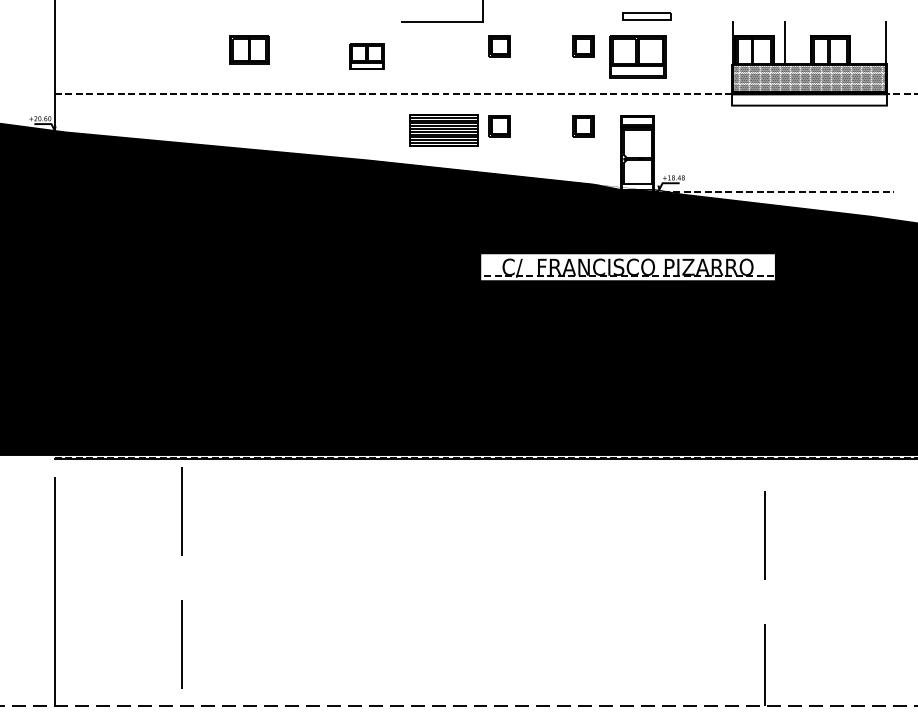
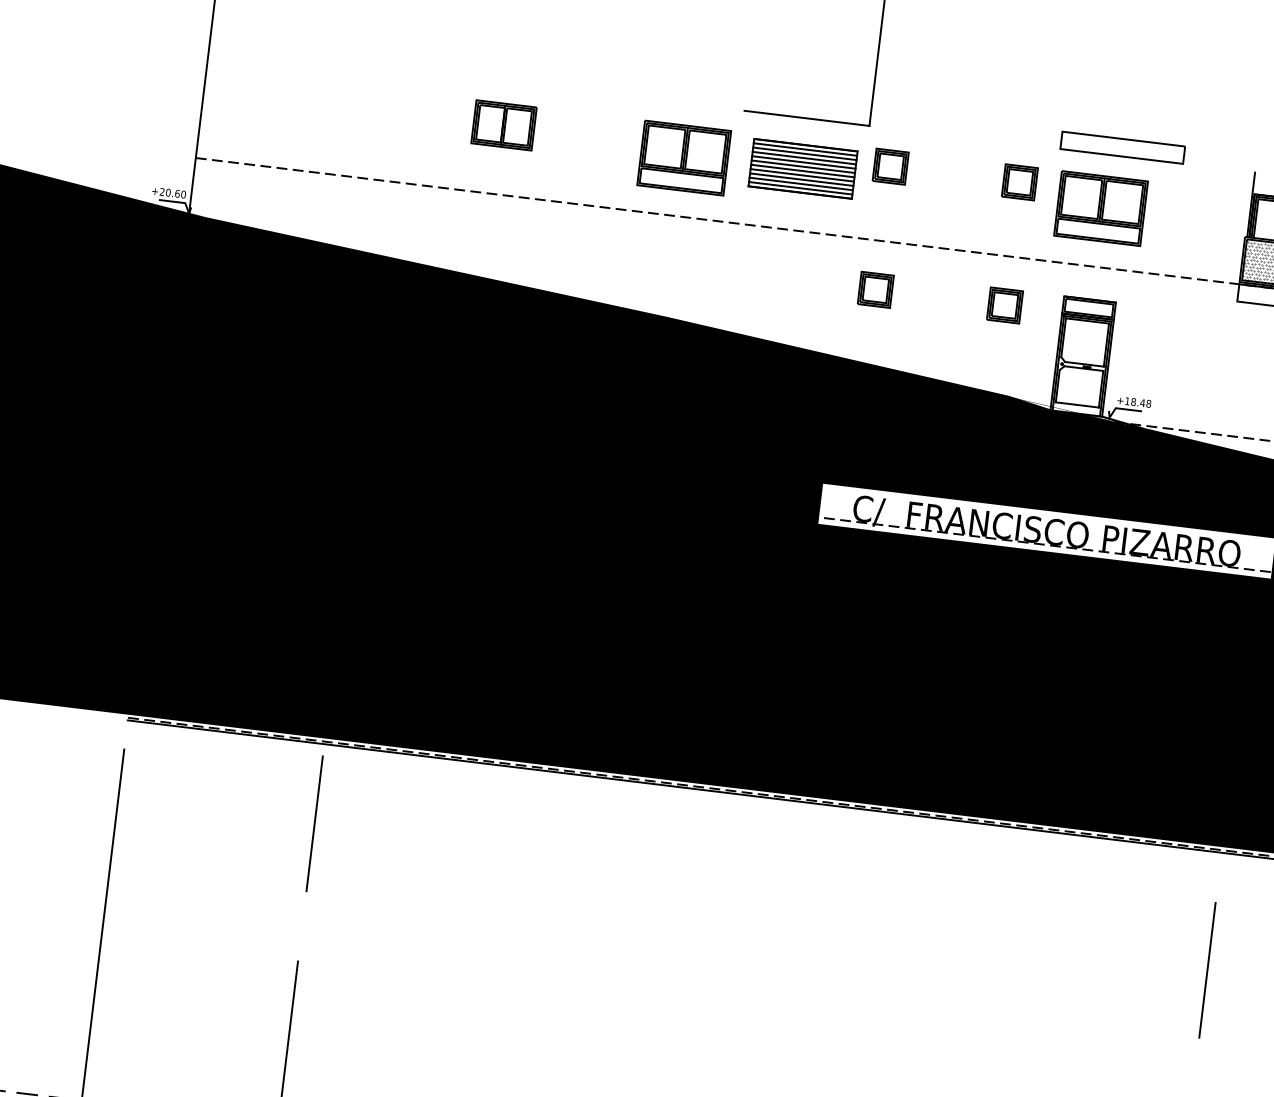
part: (646, 16) -> (1122, 148), size x1.67
part: (366, 56) -> (683, 157), size x1.67
part: (443, 130) -> (802, 168), moved

